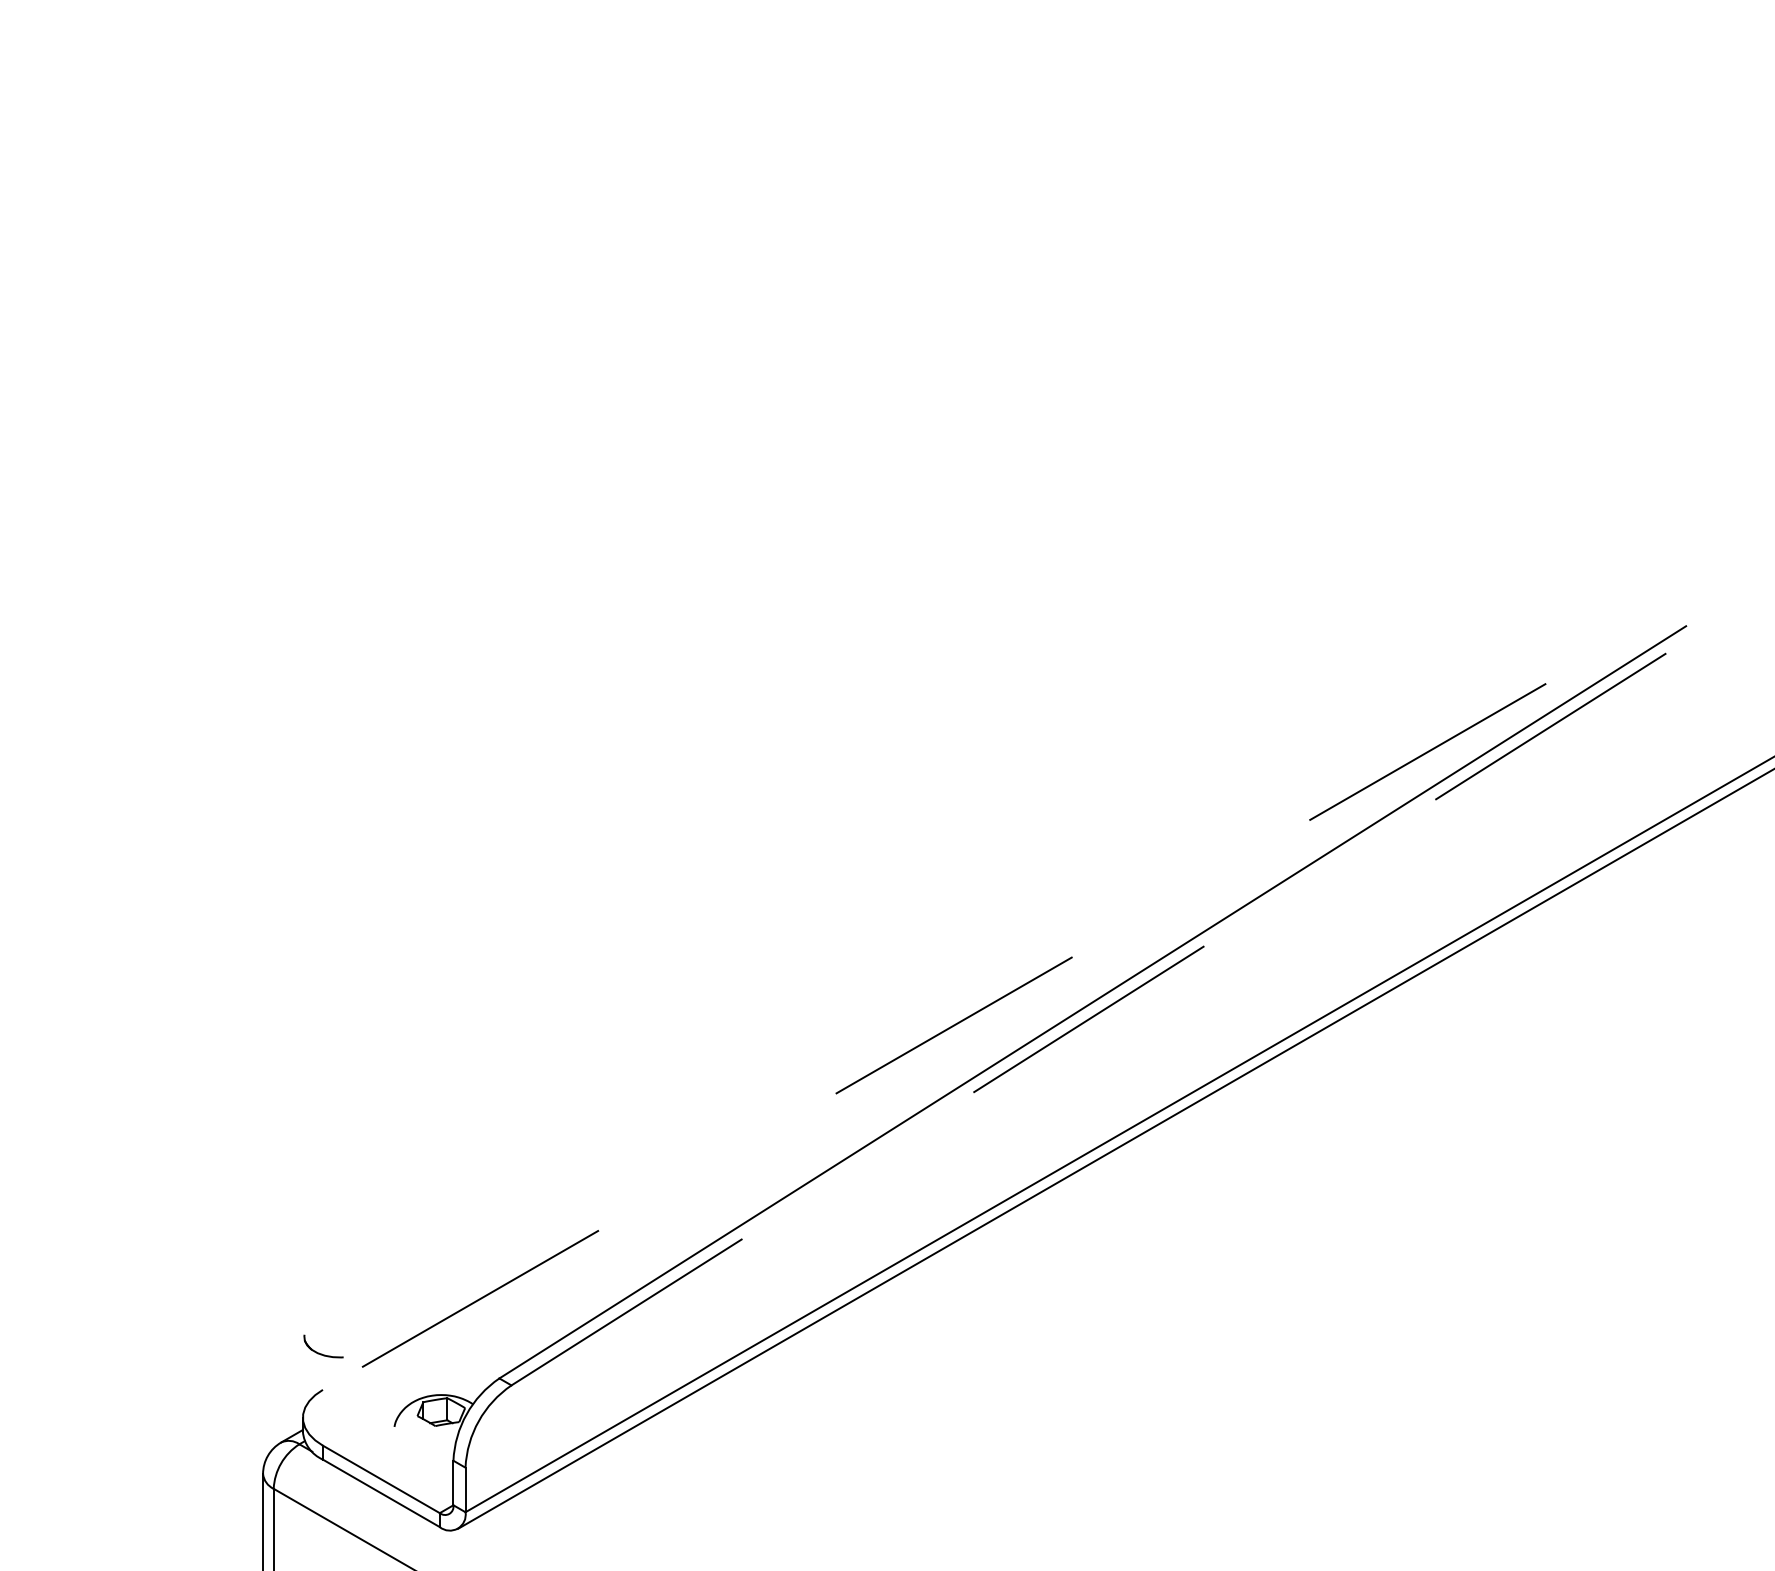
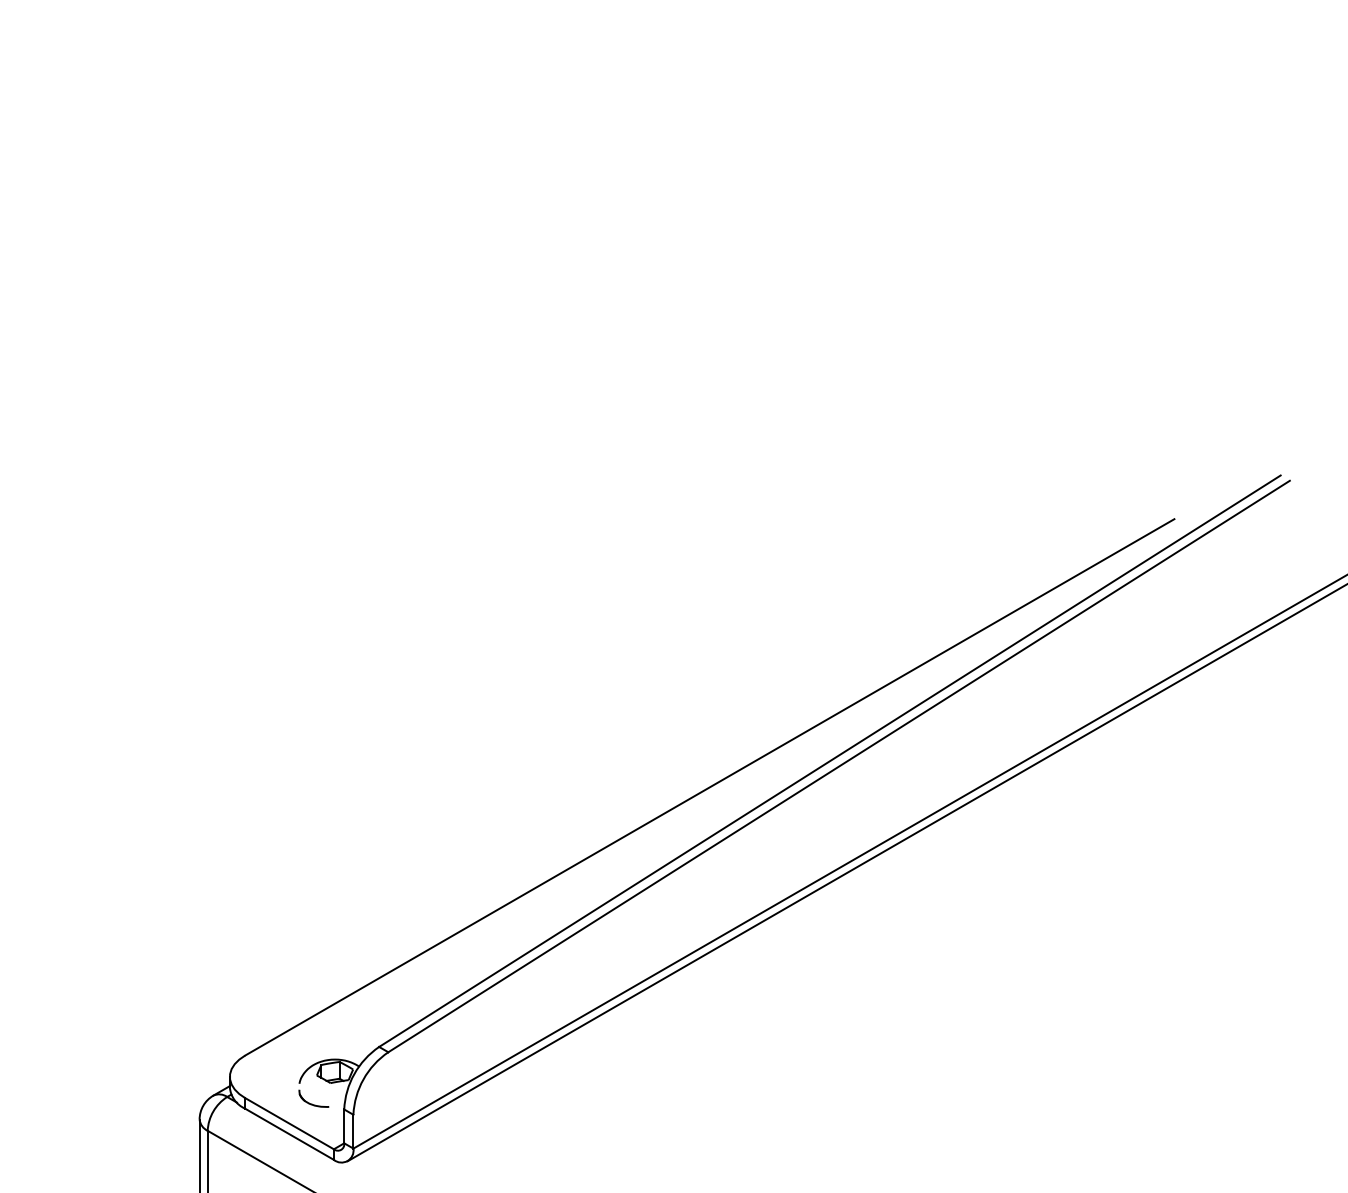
line: (1104, 1009) -> (838, 766), dashed -> solid
line: (934, 1037) -> (709, 787), dashed -> solid
part: (322, 1353) -> (313, 1103), moved

